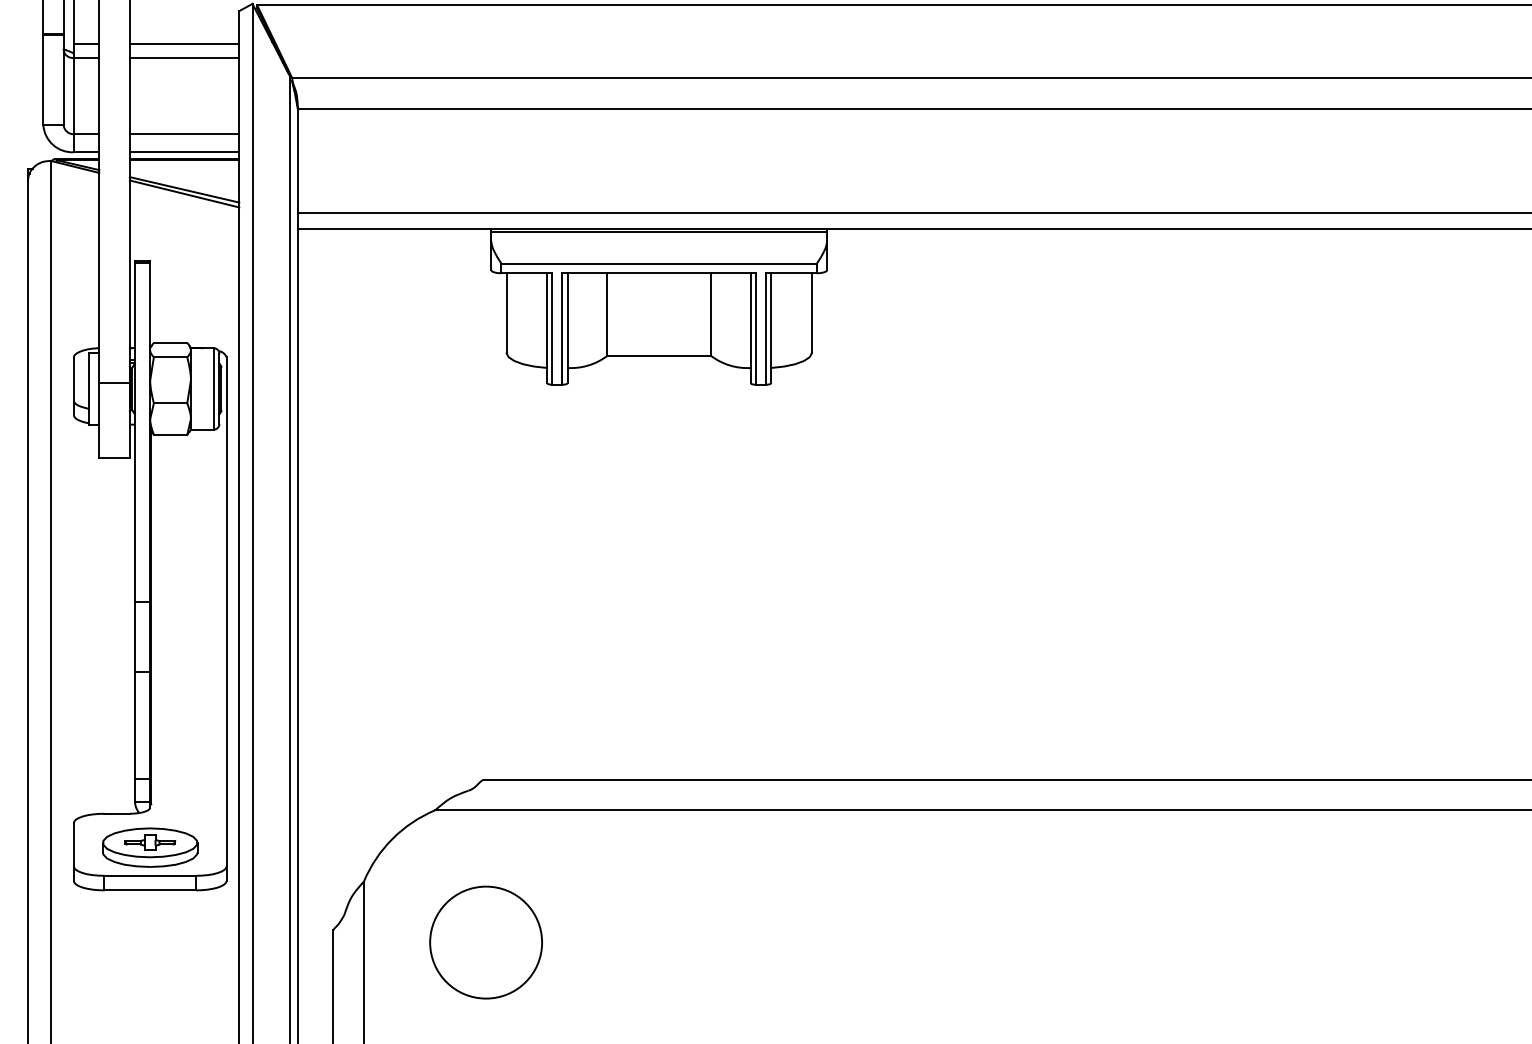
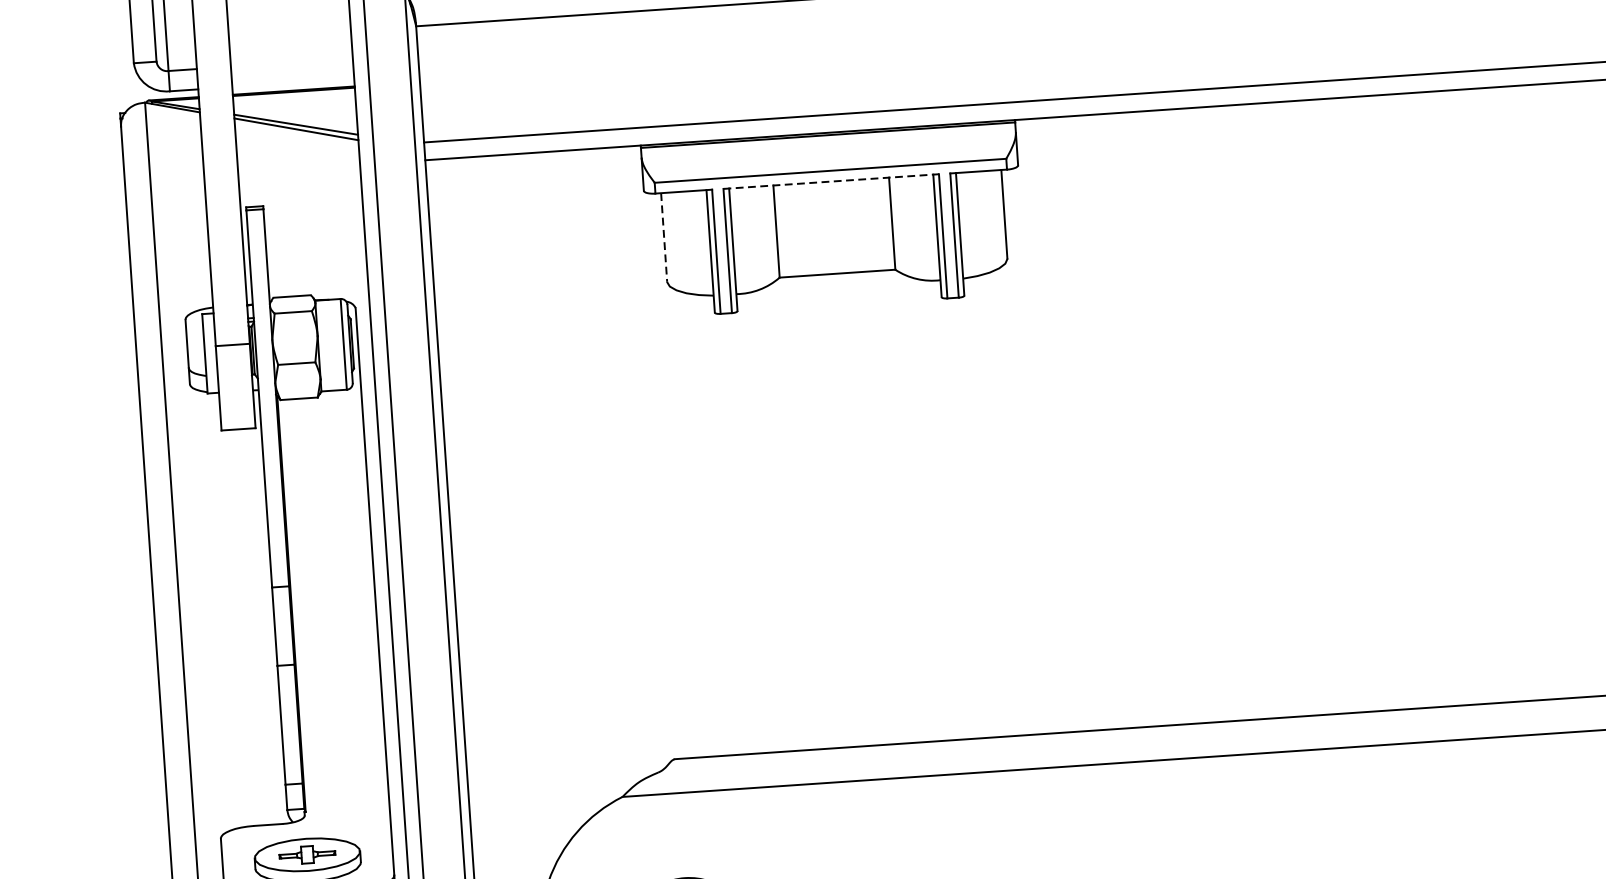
line: (184, 134) -> (291, 63), removed
line: (184, 152) -> (293, 83), removed
line: (659, 273) -> (831, 181), solid -> dashed
line: (506, 312) -> (664, 236), solid -> dashed

